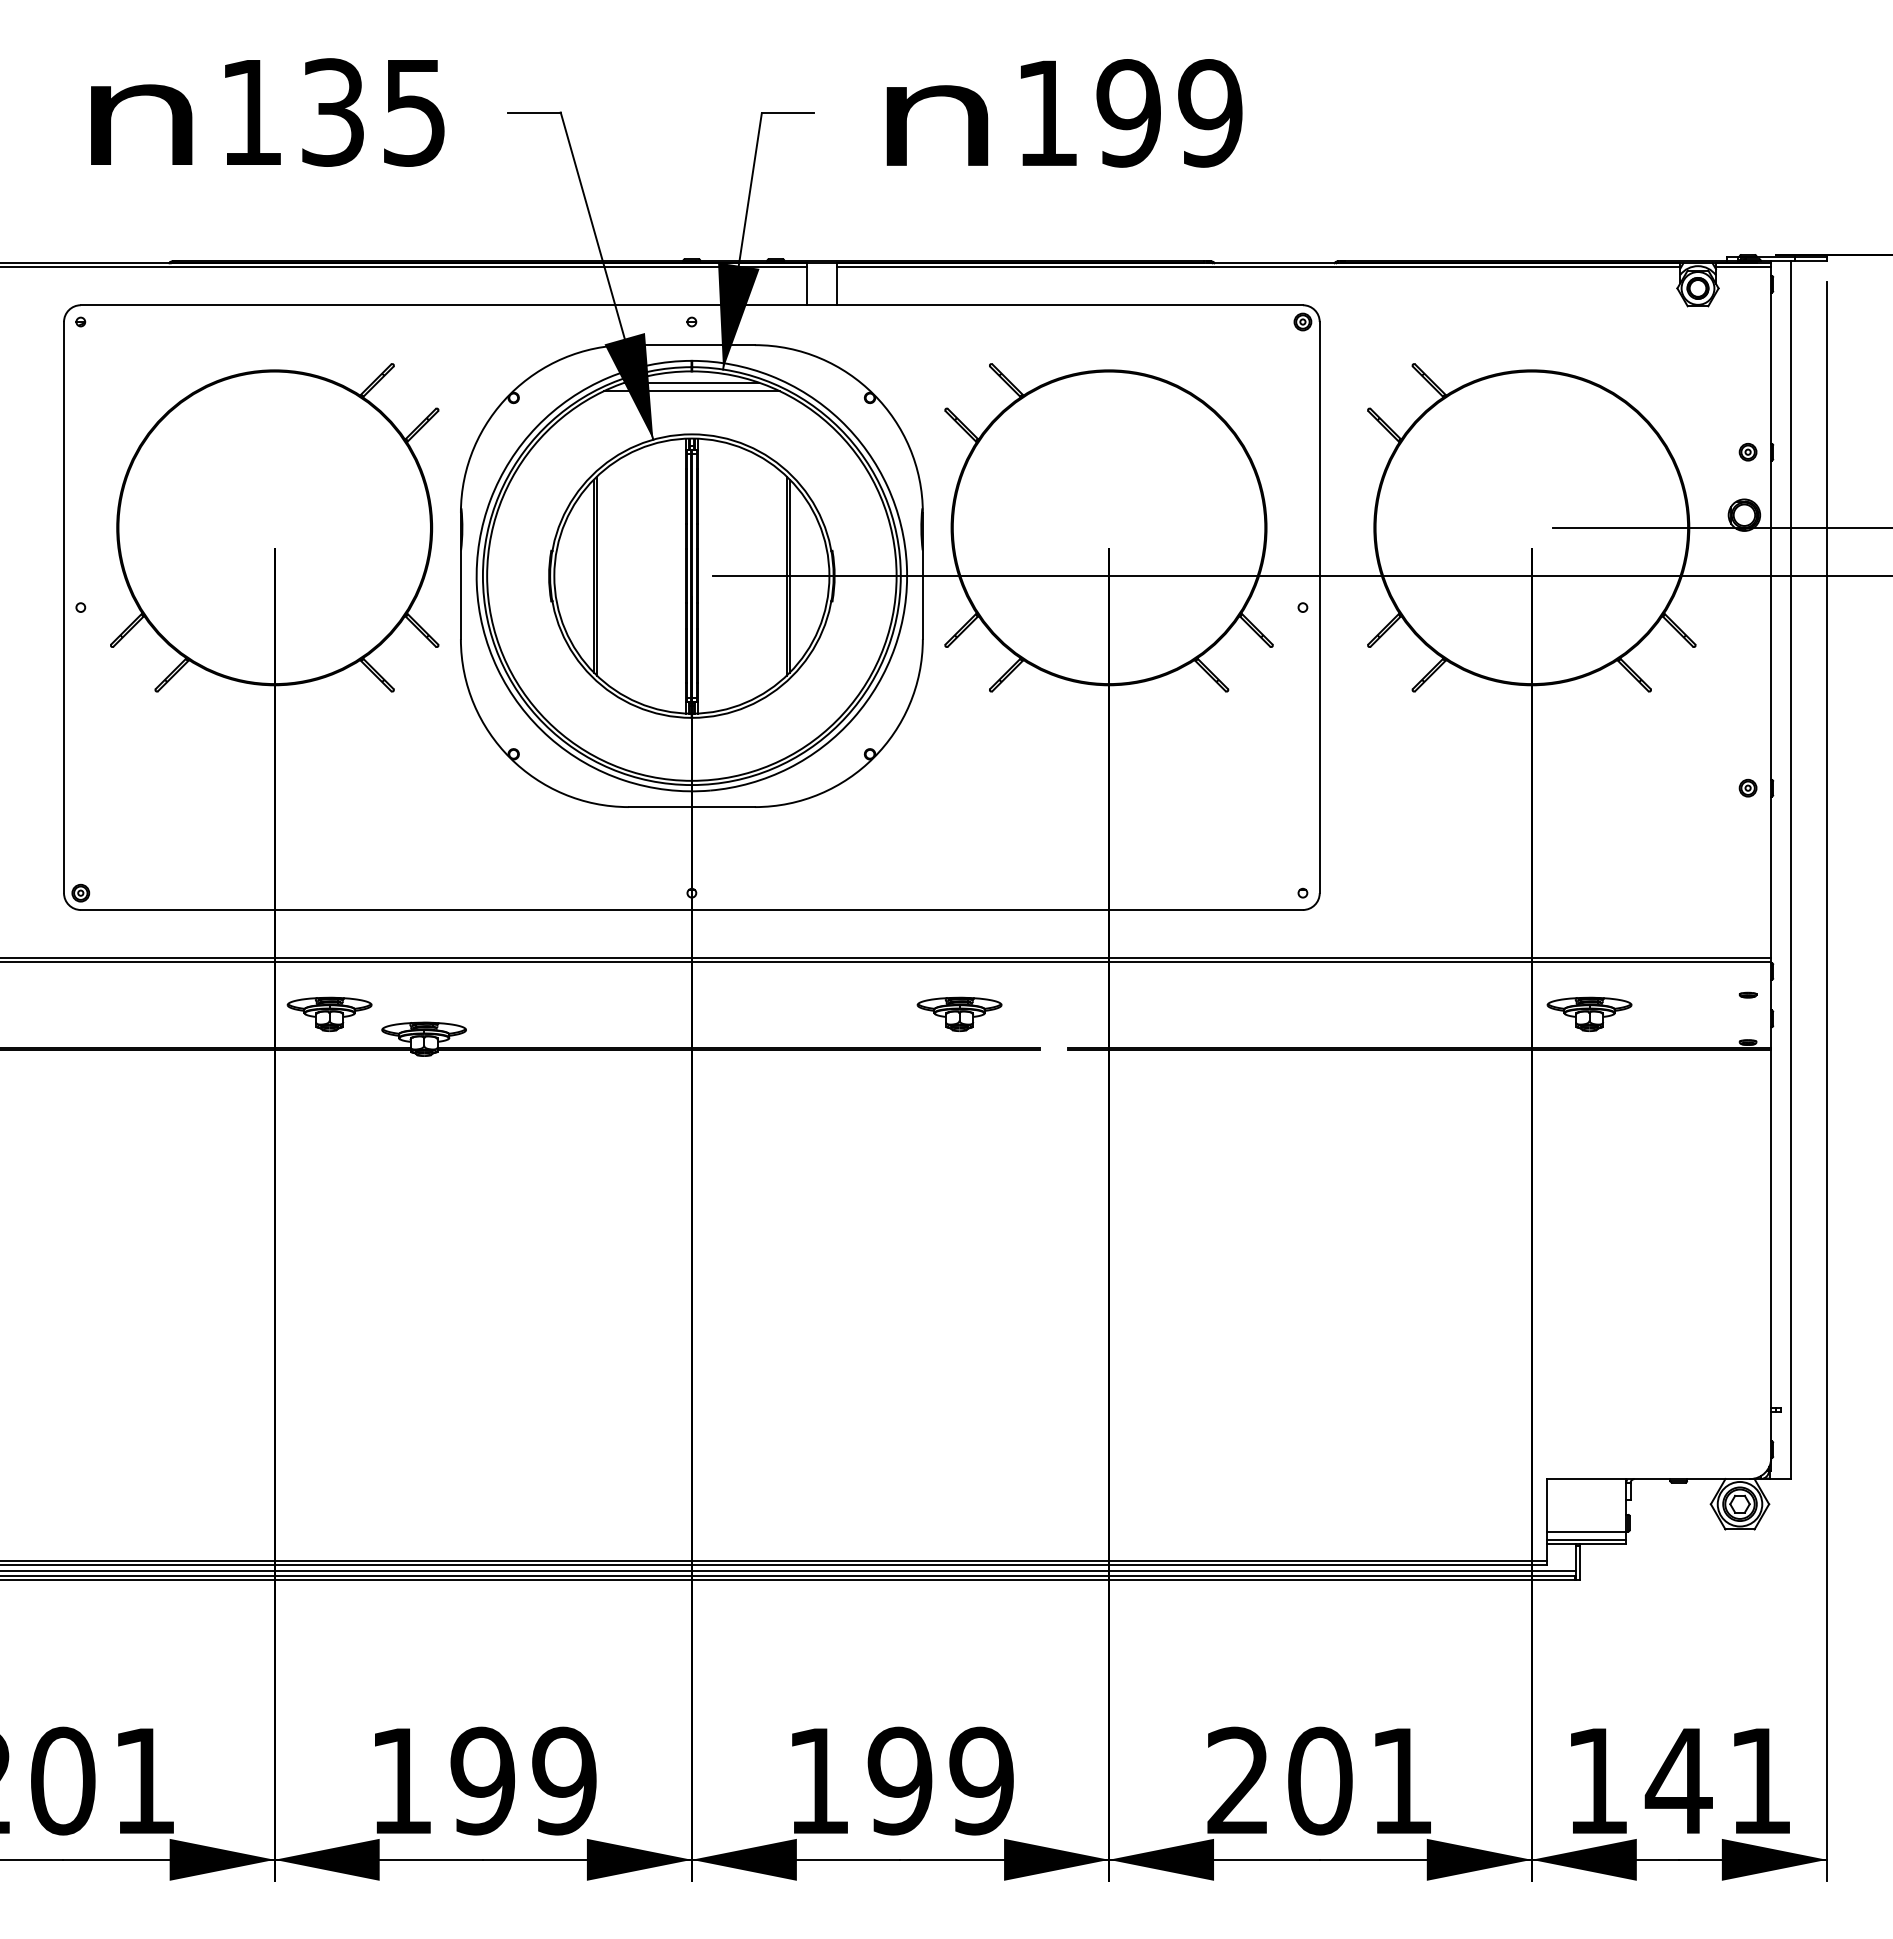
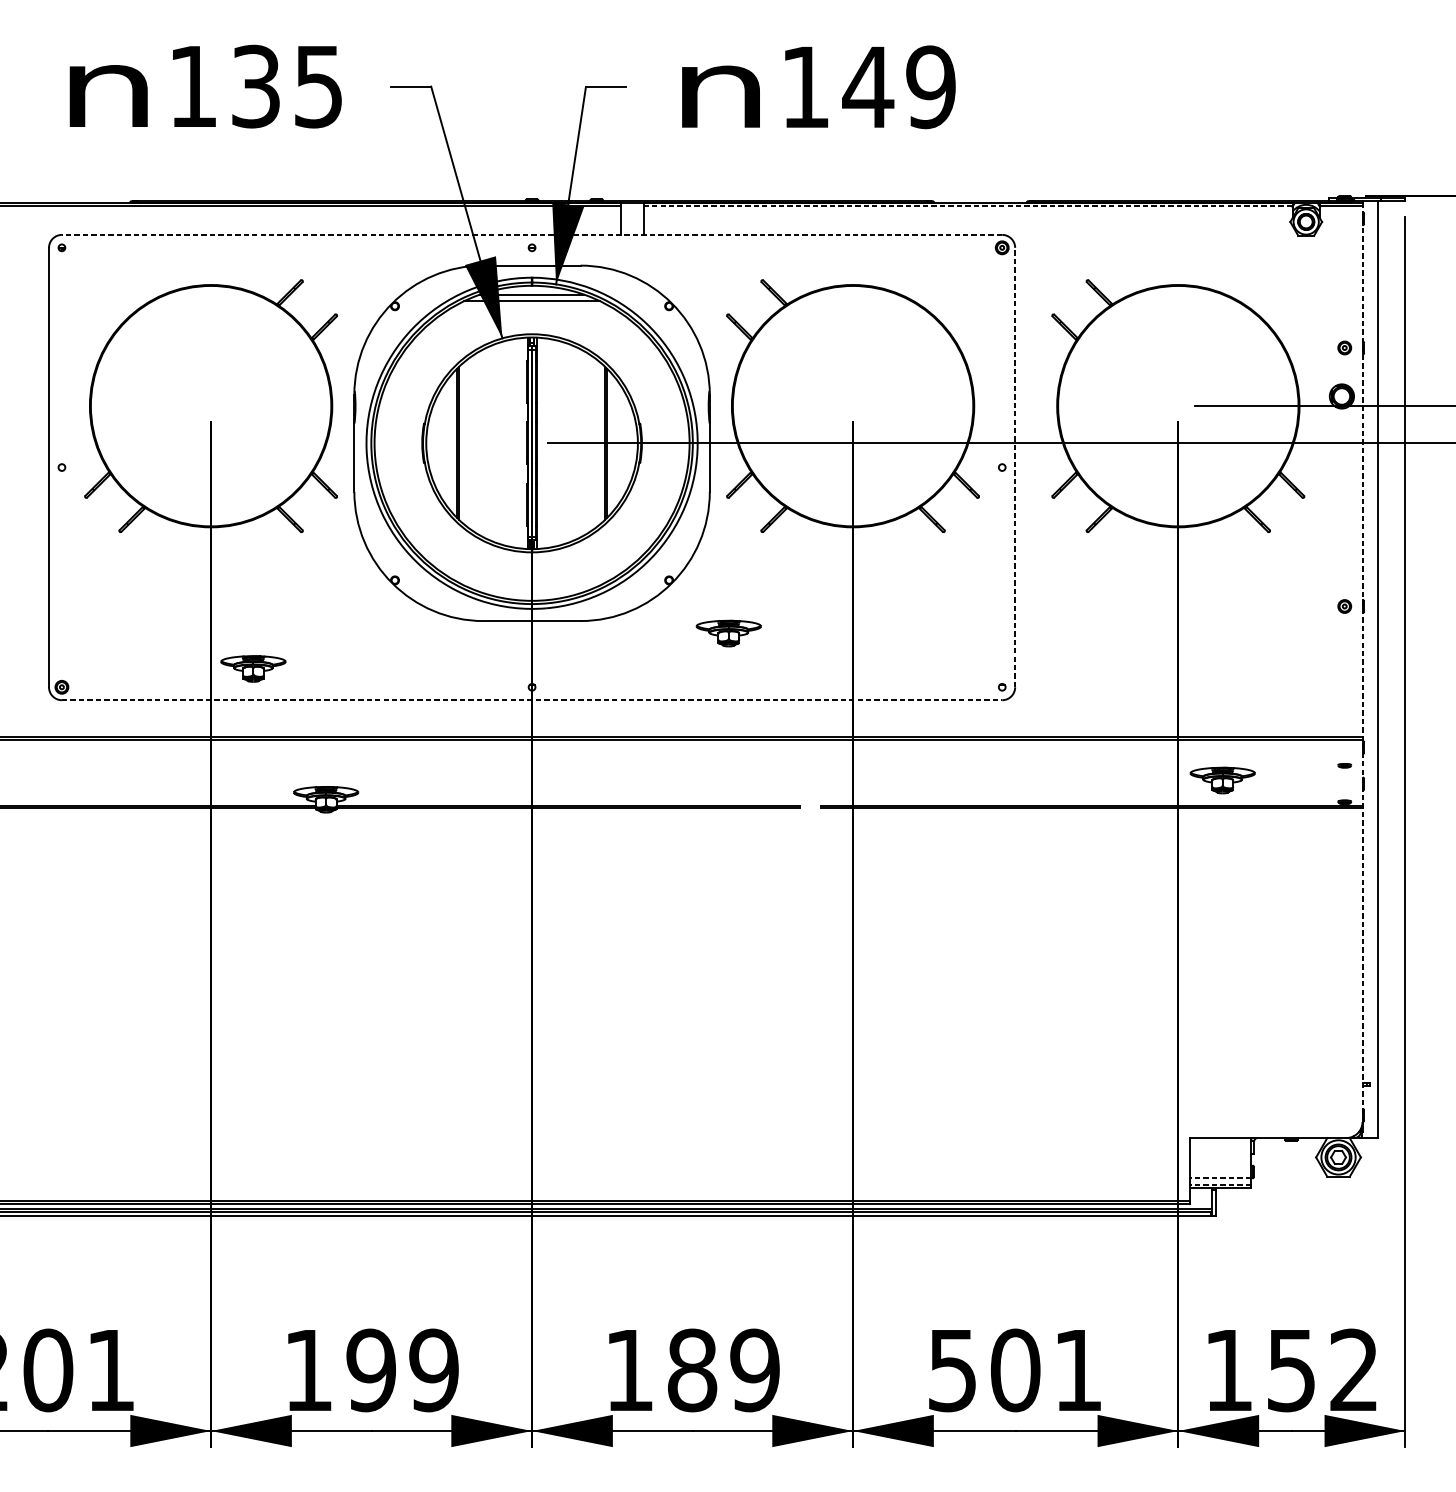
text: (1128, 113) -> (868, 87), 199 -> 149
line: (1258, 267) -> (968, 205), solid -> dashed
line: (691, 305) -> (531, 235), solid -> dashed
line: (1319, 607) -> (1014, 467), solid -> dashed
line: (1771, 860) -> (1362, 662), solid -> dashed
line: (692, 910) -> (532, 700), solid -> dashed
part: (329, 1013) -> (253, 668), moved
part: (959, 1013) -> (728, 632), moved
line: (1586, 1531) -> (1220, 1178), solid -> dashed
line: (1586, 1539) -> (1220, 1184), solid -> dashed
text: (899, 1780) -> (691, 1369), 199 -> 189
text: (1237, 1780) -> (951, 1369), 201 -> 501
text: (1716, 1780) -> (1320, 1369), 141 -> 152

